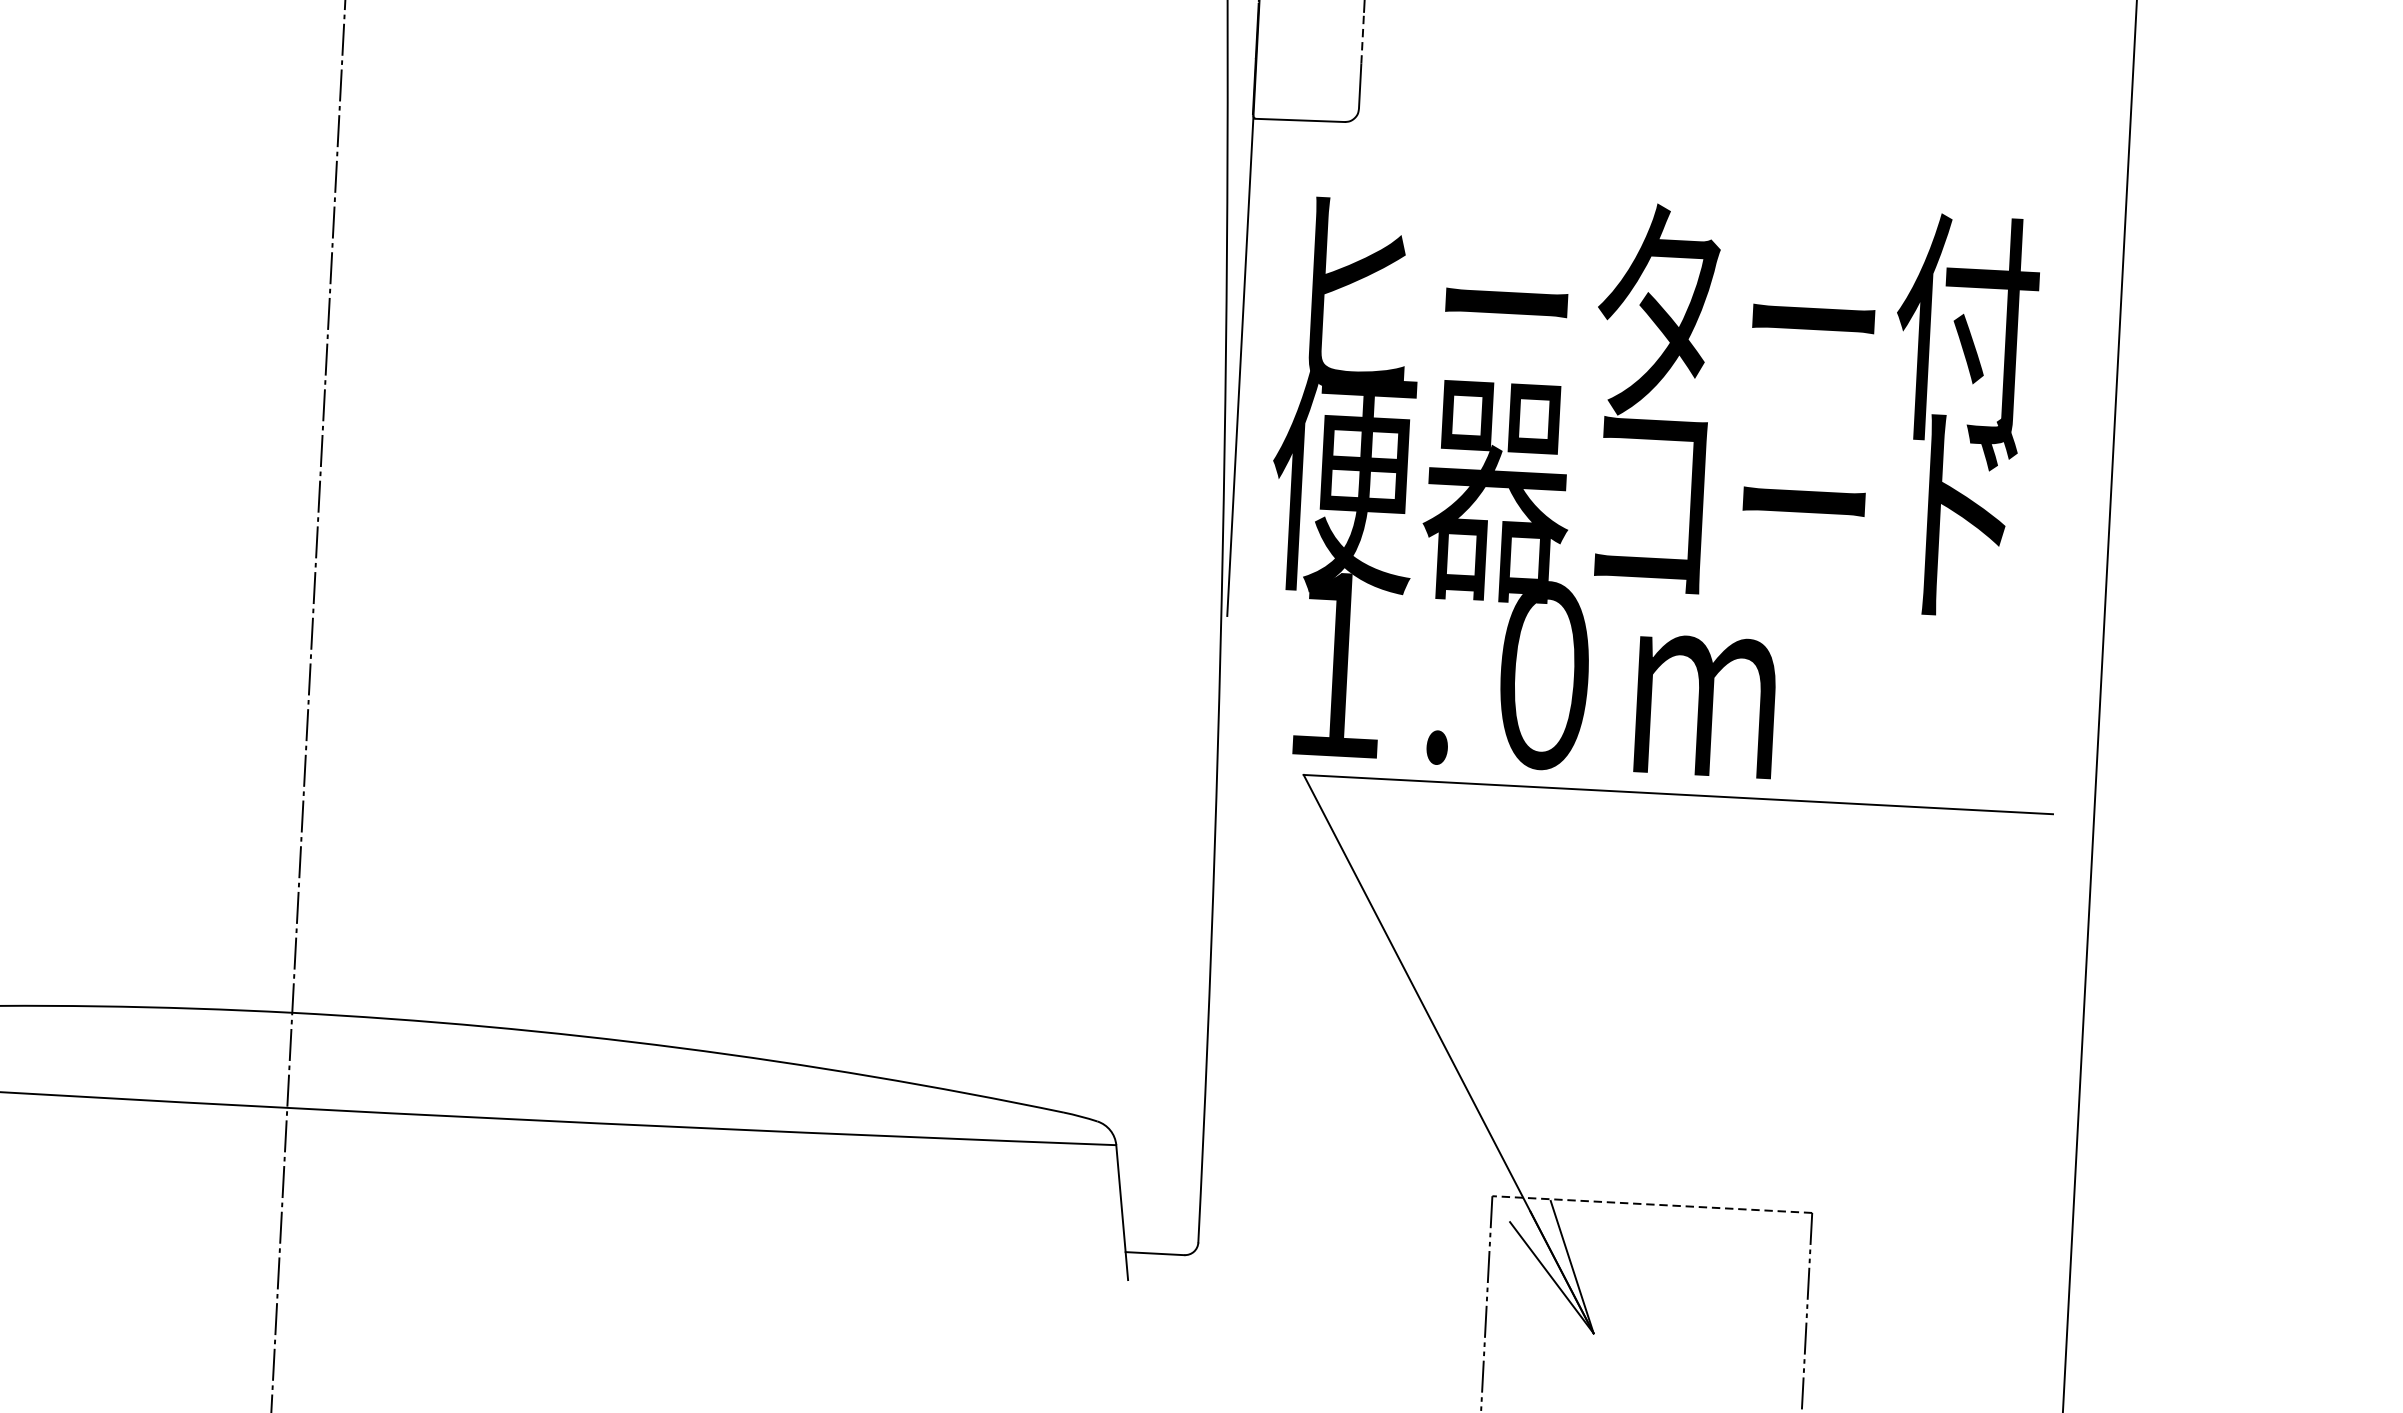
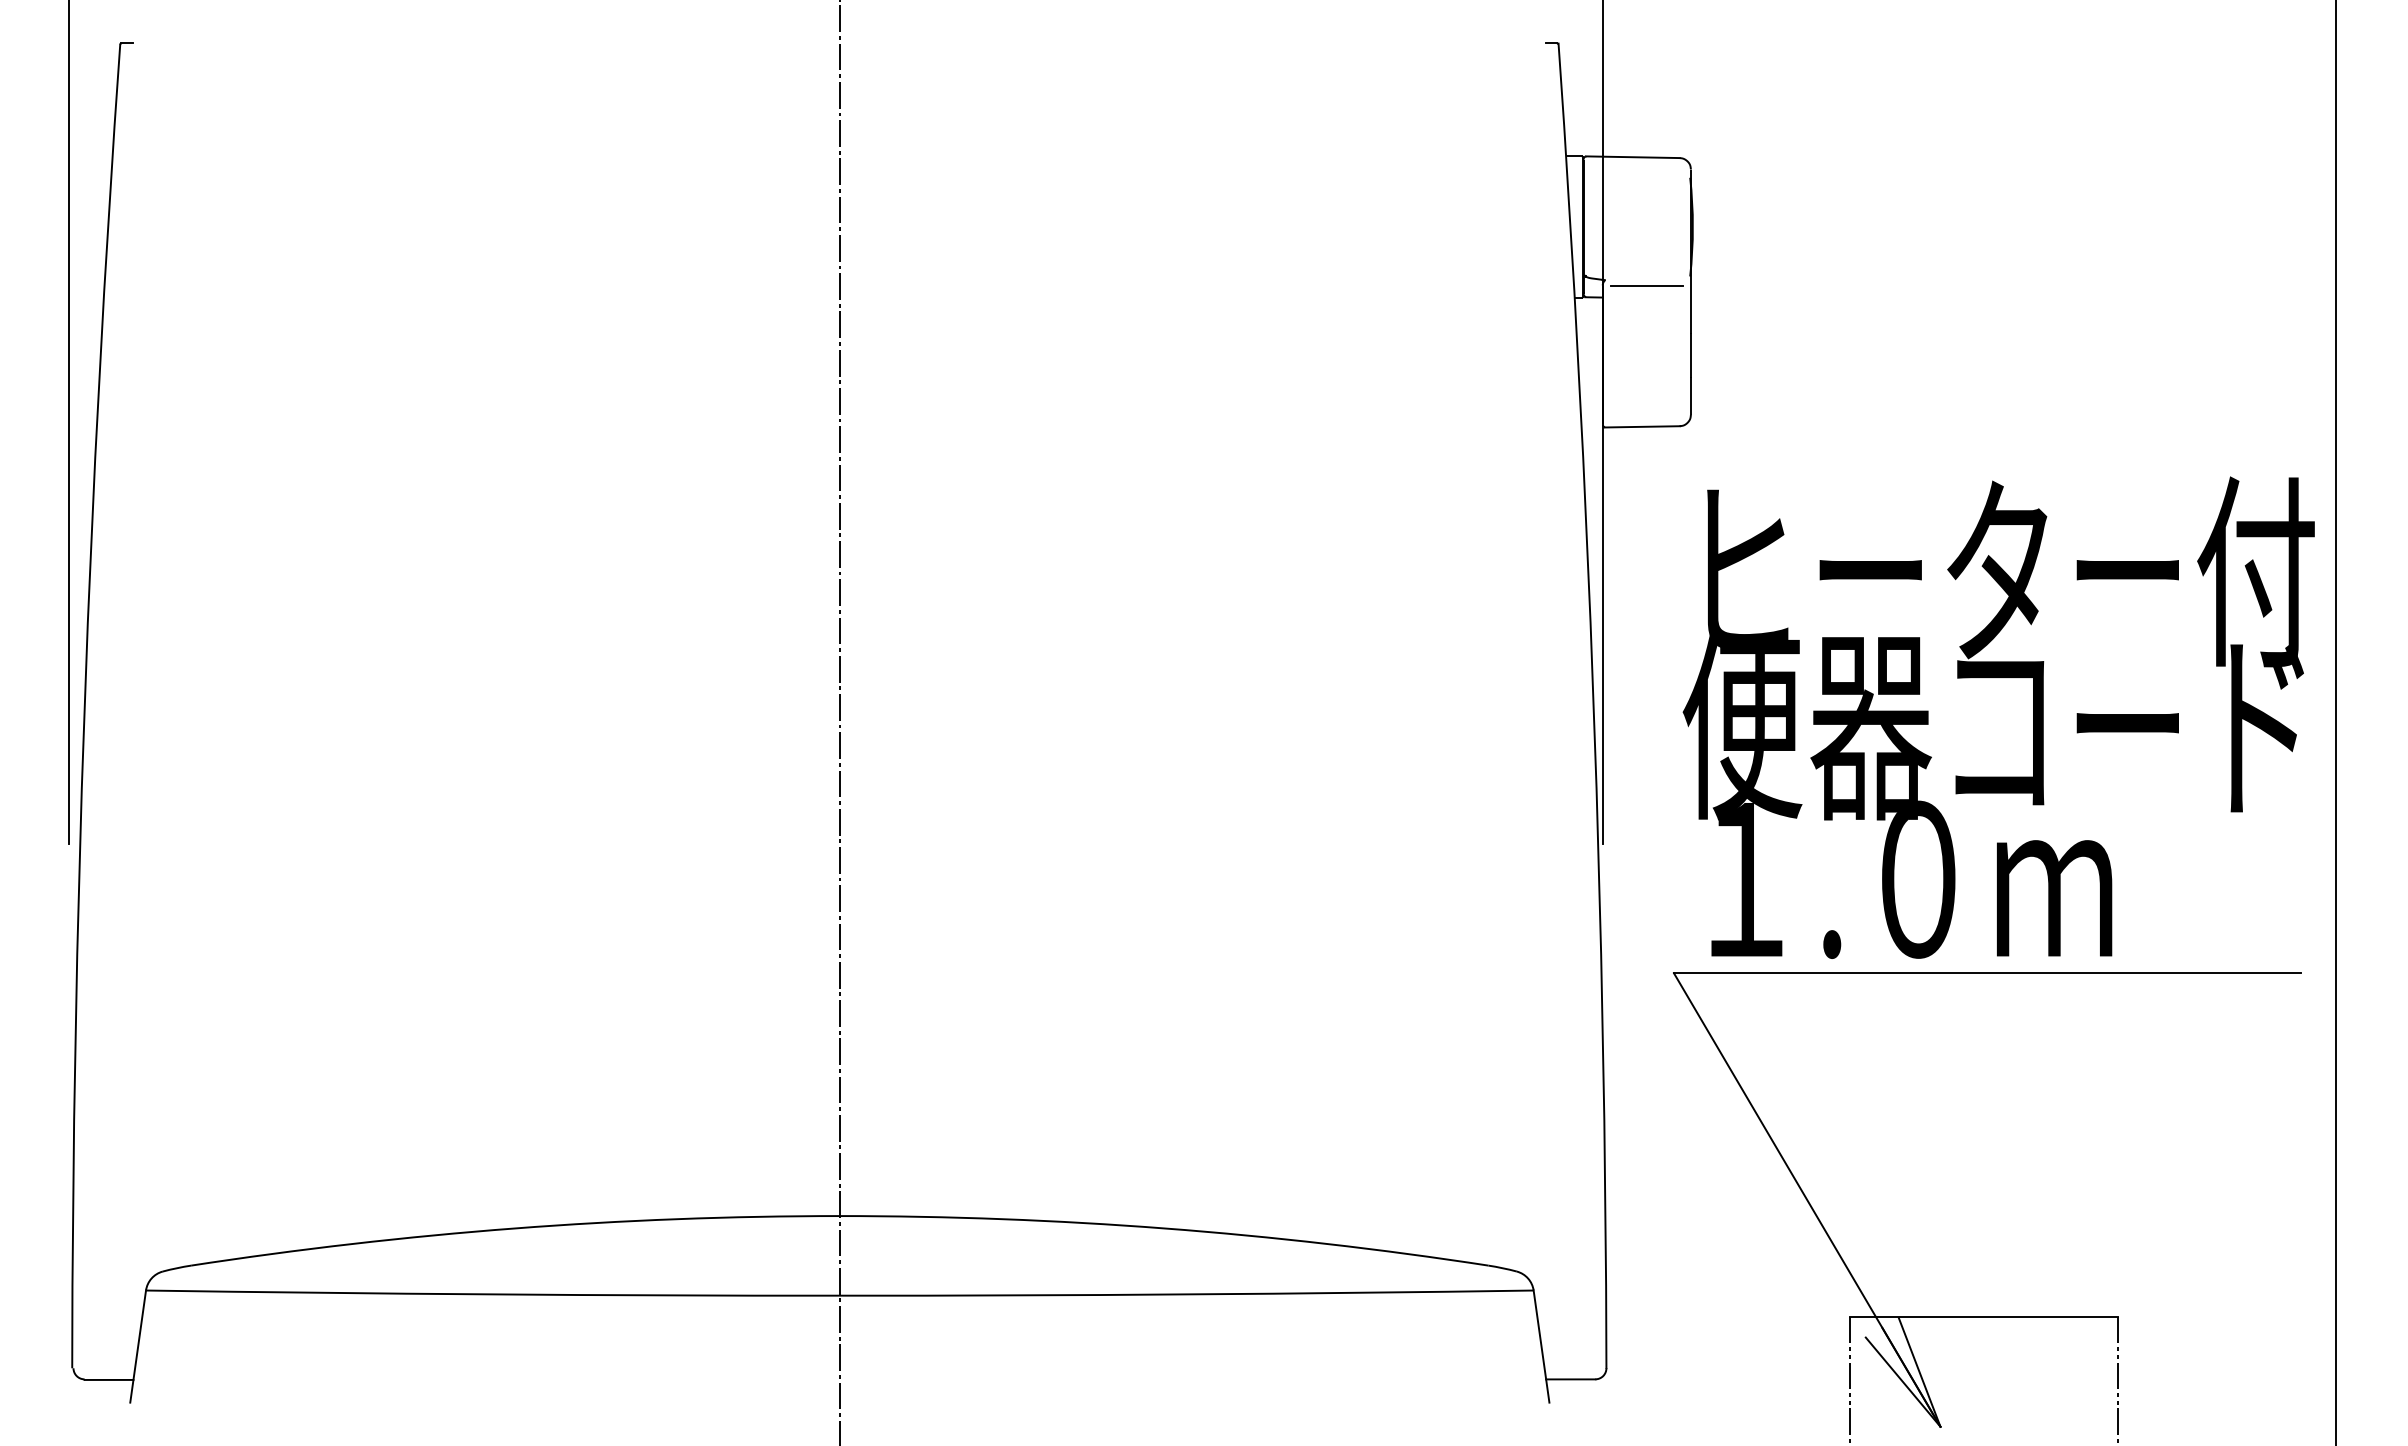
line: (1362, 37) -> (1690, 354), dashed -> solid
text: (1650, 486) -> (1998, 717), moved
line: (1651, 1204) -> (1983, 1316), dashed -> solid

